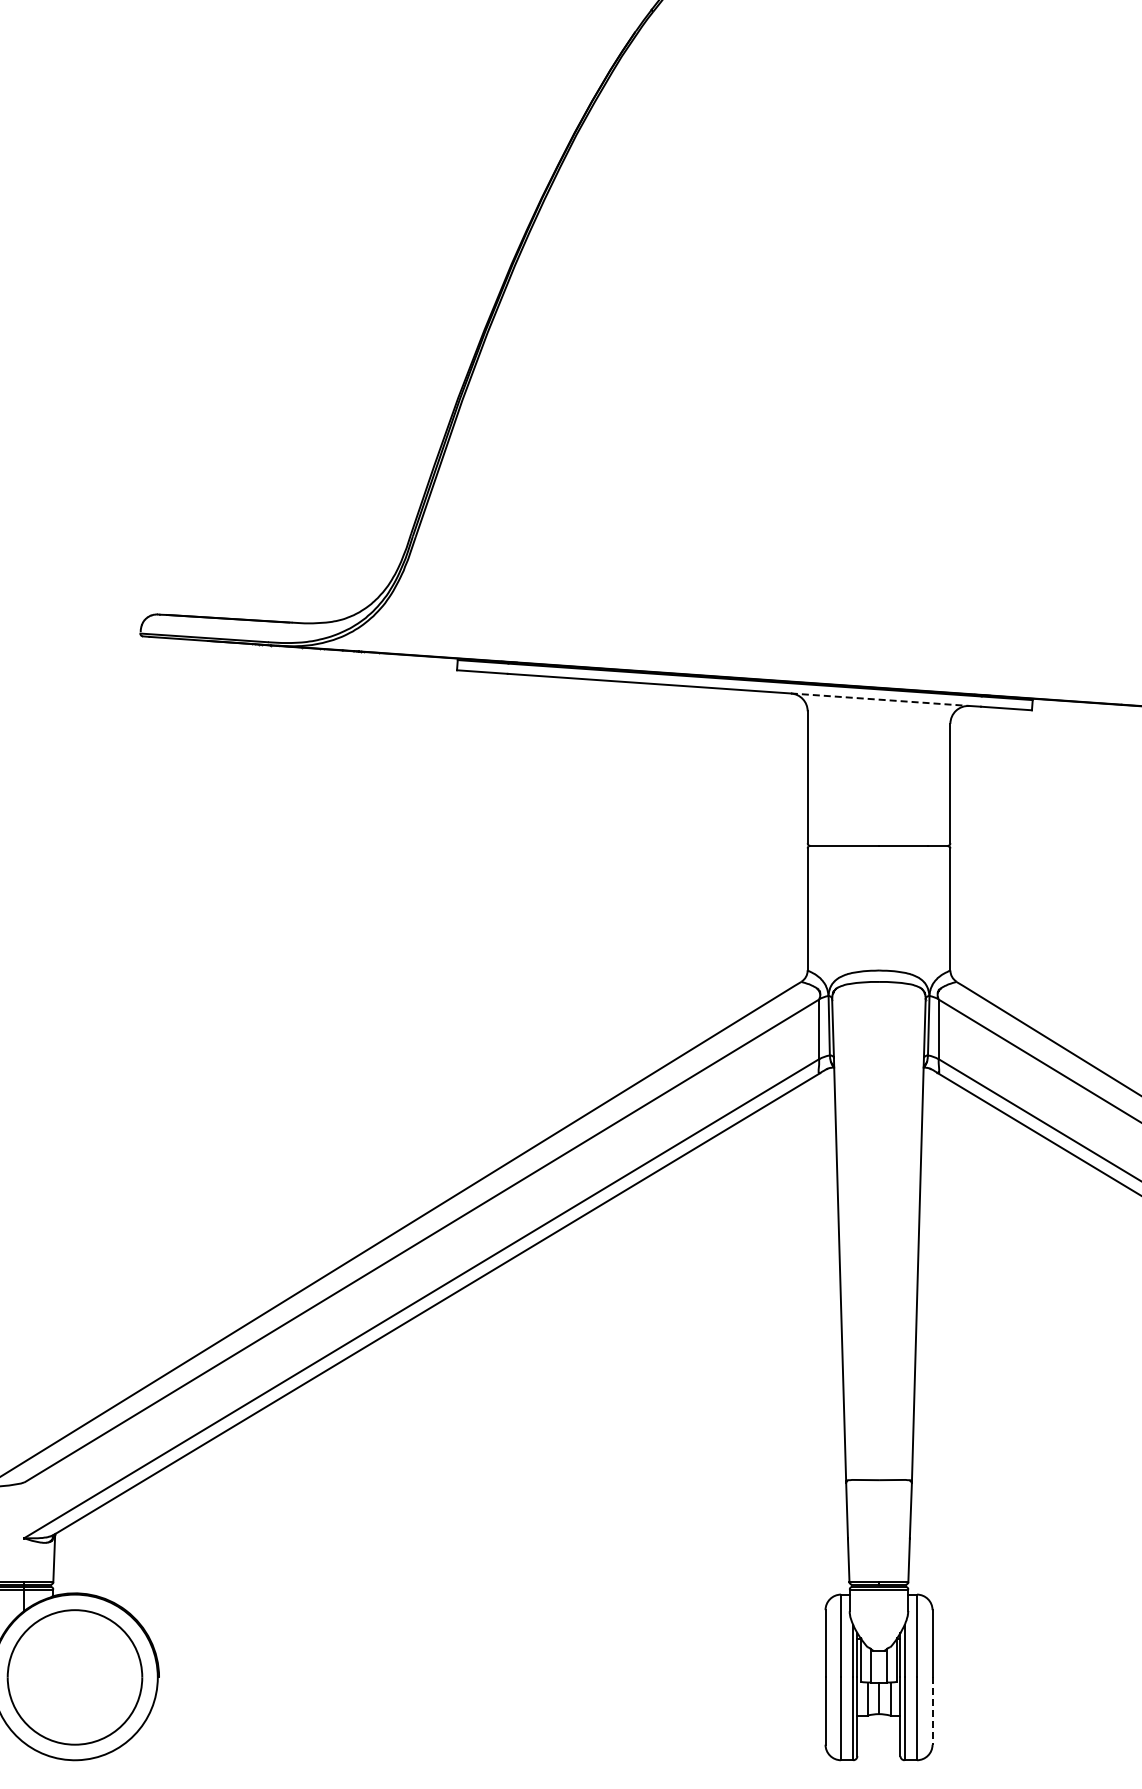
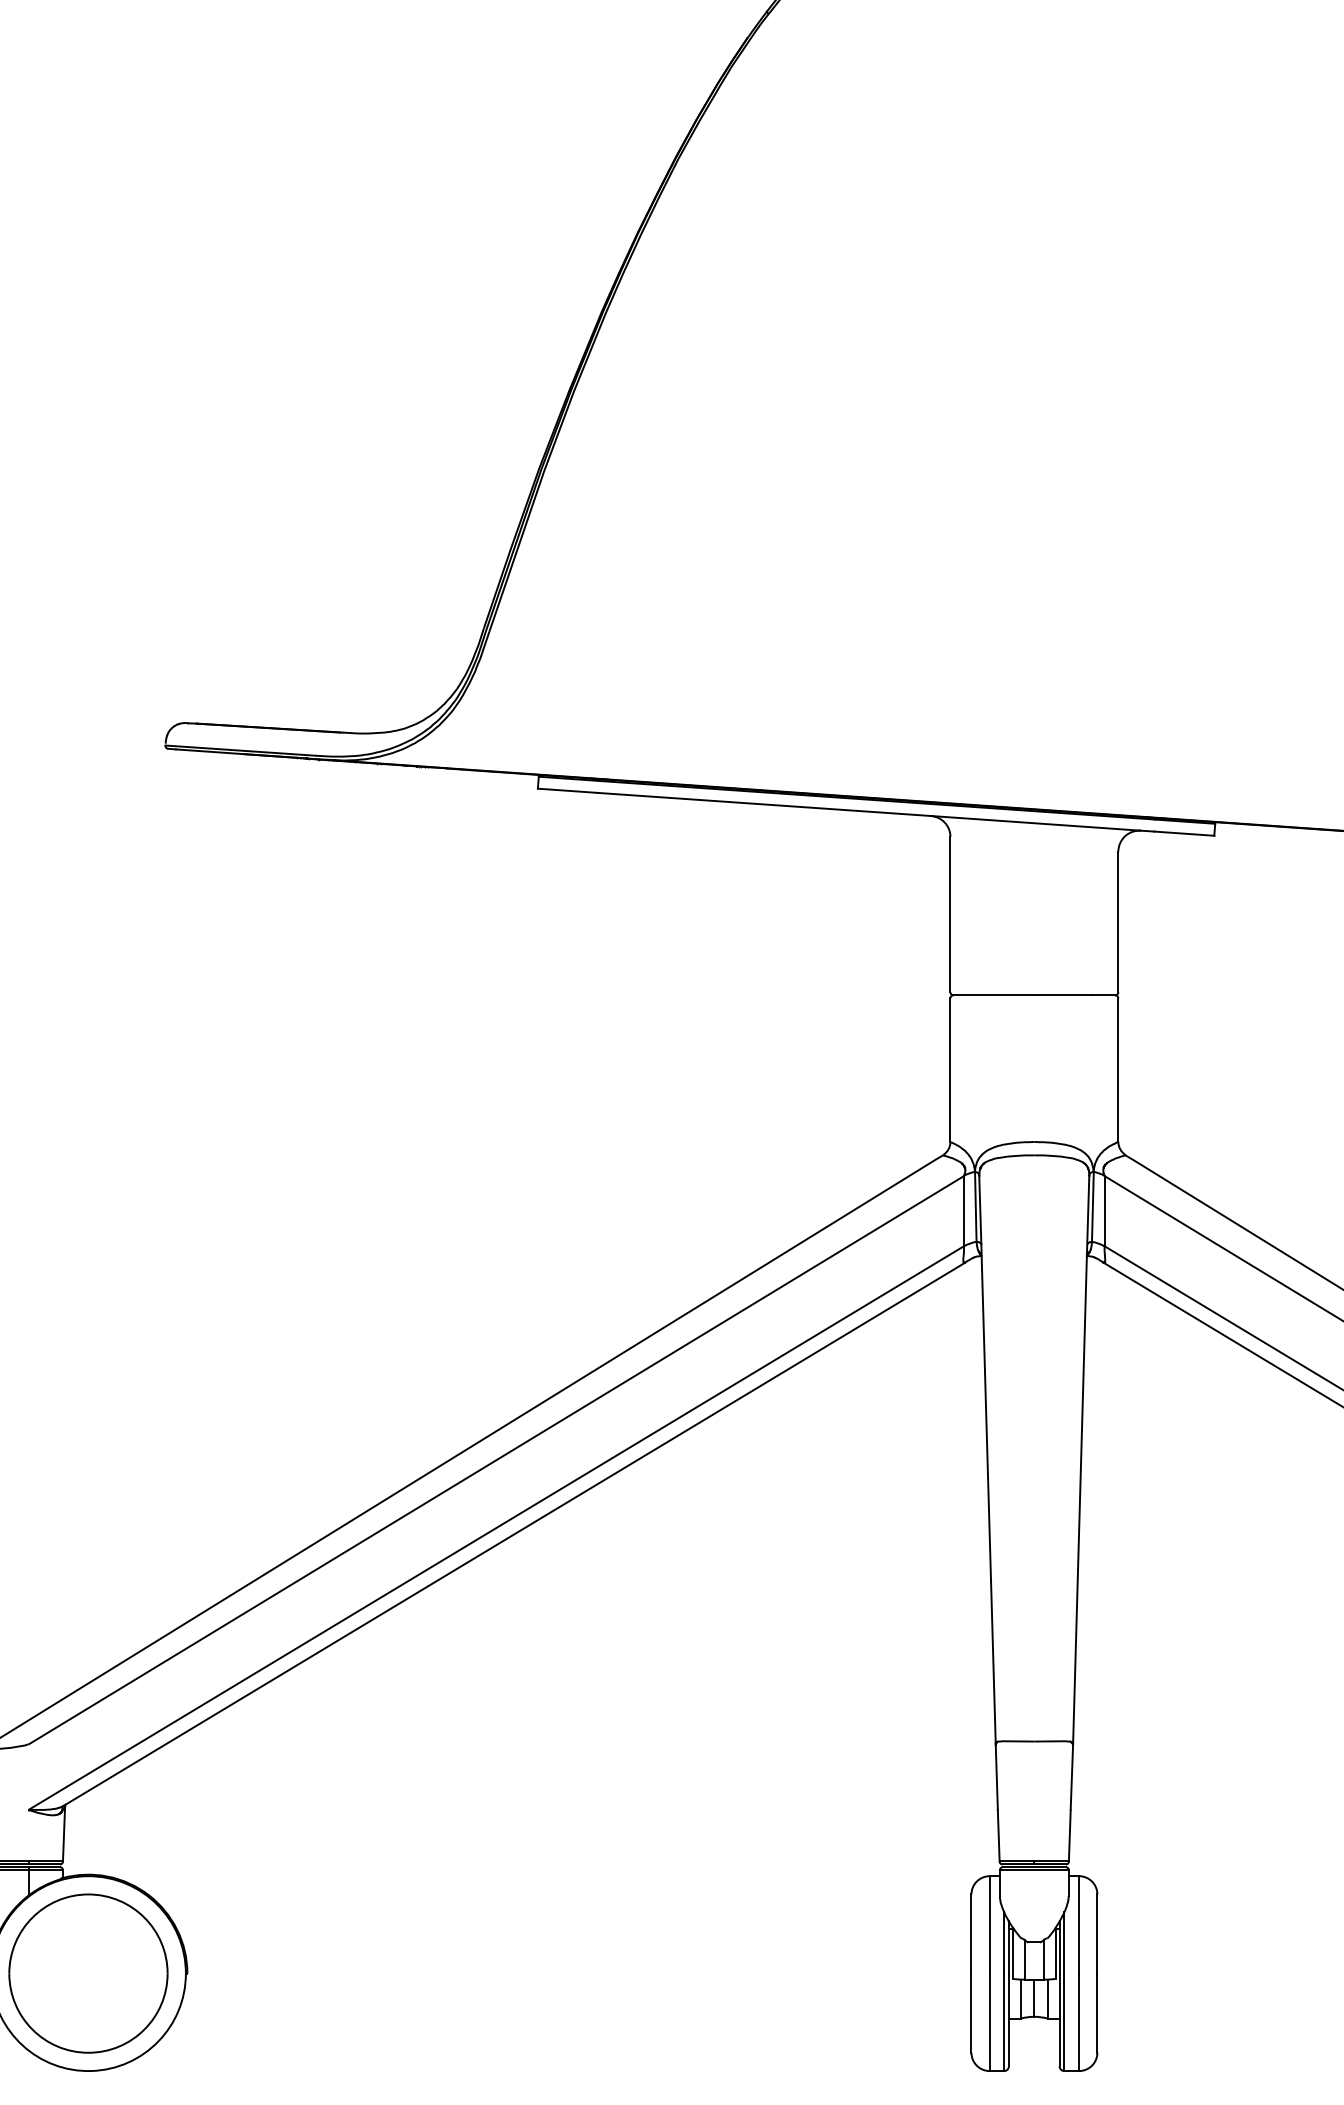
line: (880, 699) -> (1036, 823), dashed -> solid
line: (932, 1711) -> (1097, 2013), dashed -> solid

